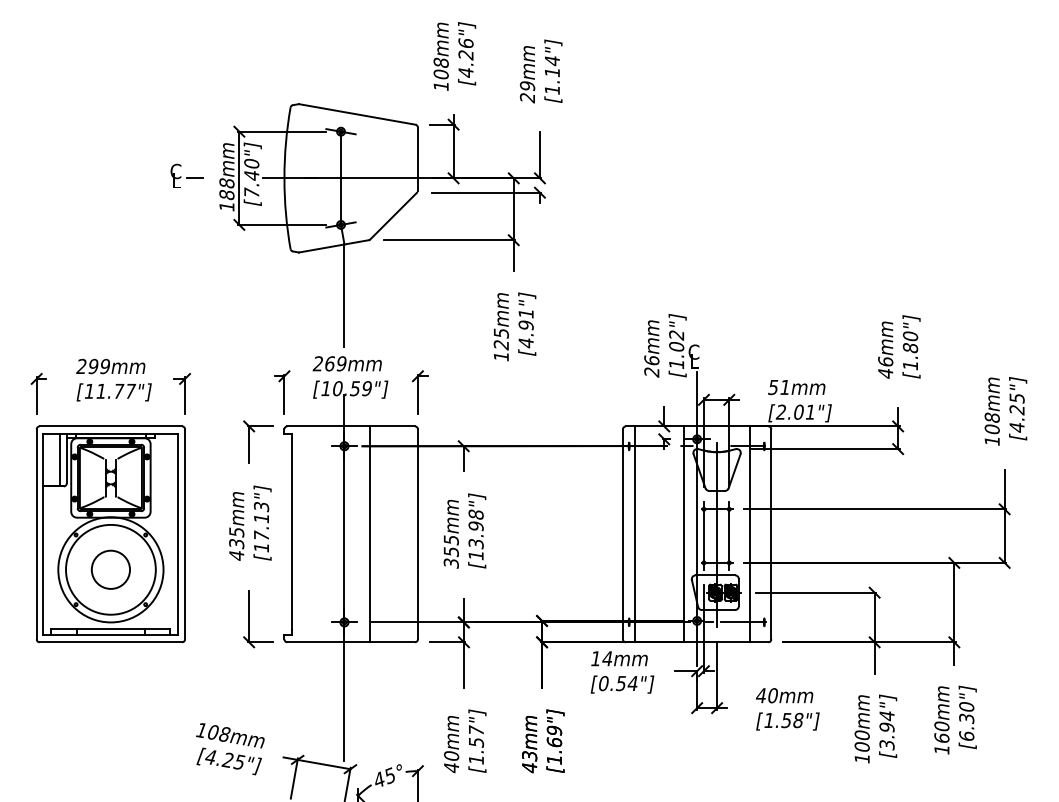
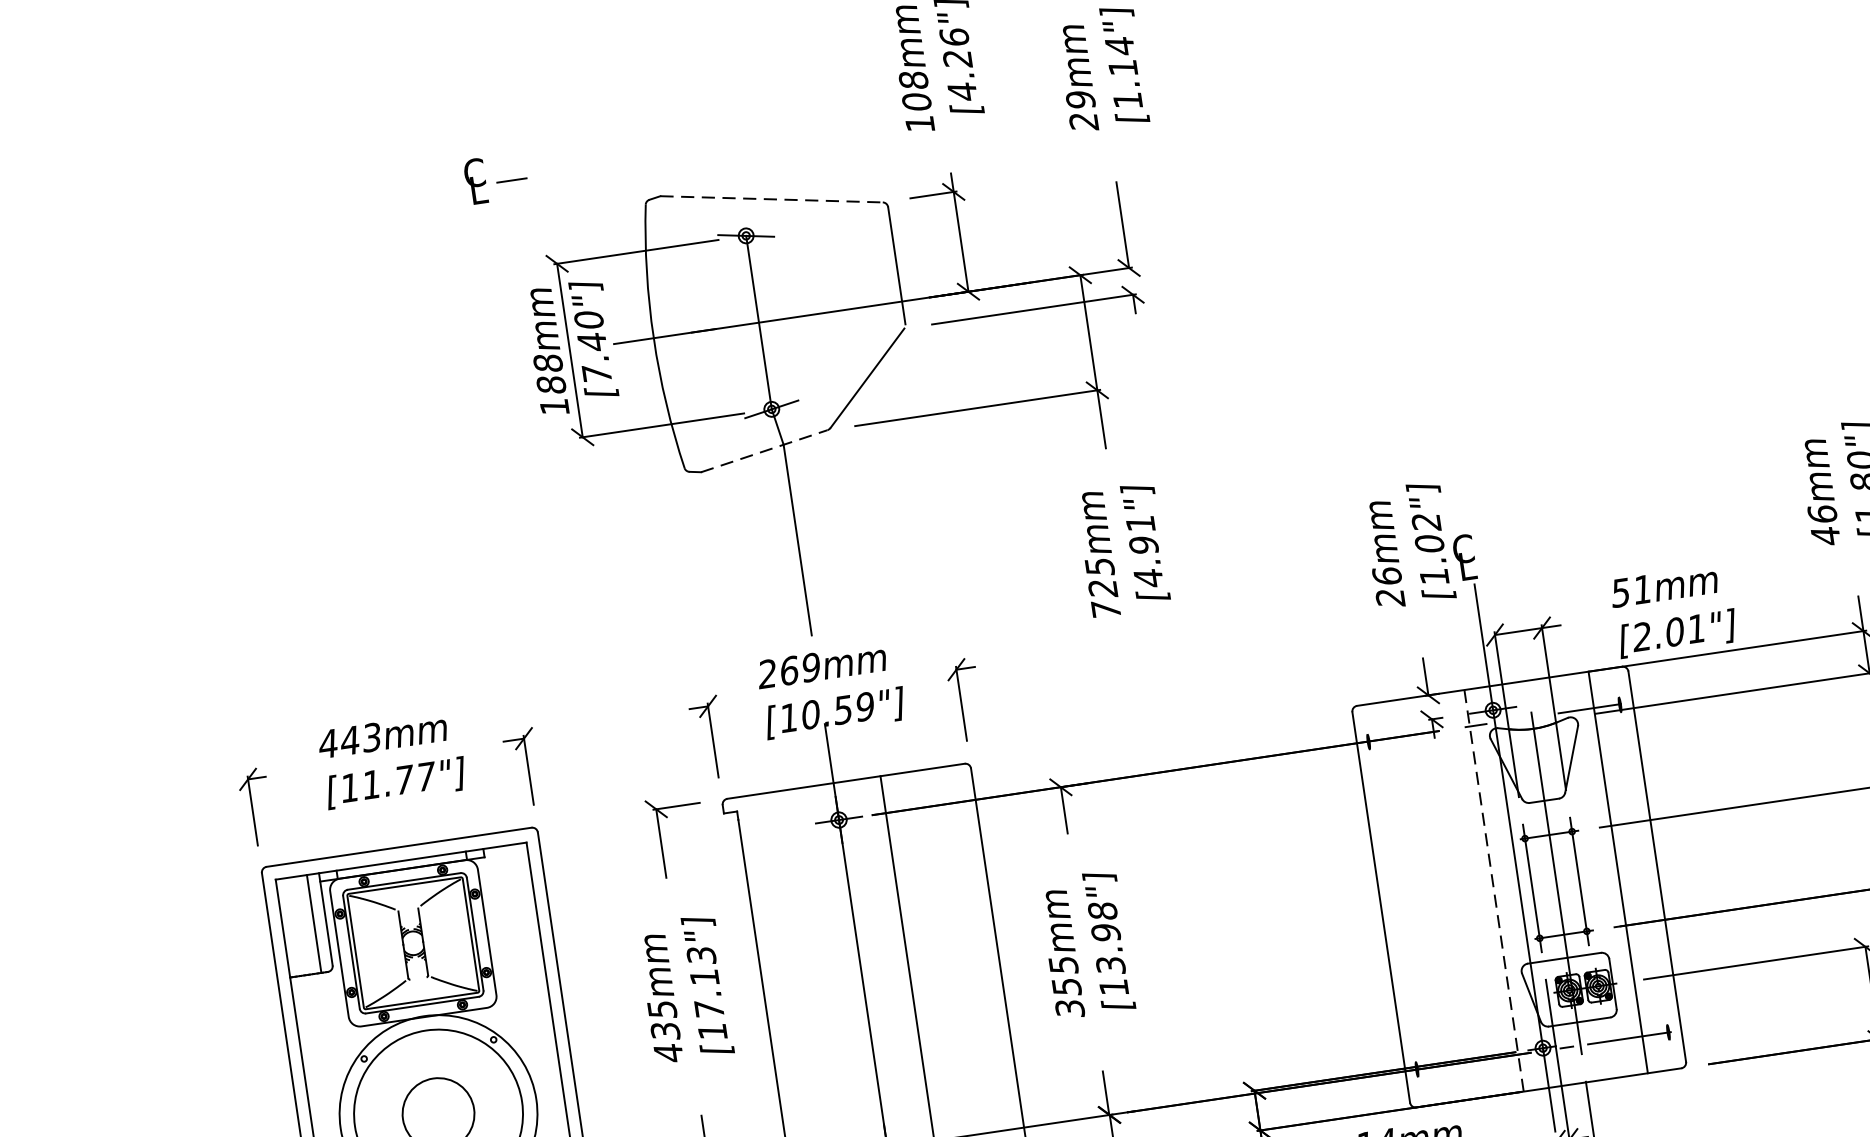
line: (357, 114) -> (772, 199), solid -> dashed
part: (186, 175) -> (495, 177), moved
line: (334, 246) -> (765, 451), solid -> dashed
text: (501, 356) -> (1106, 609), 125mm -> 725mm
text: (92, 366) -> (348, 740), 299mm -> 443mm
line: (635, 534) -> (1404, 904), removed
line: (683, 534) -> (1493, 891), solid -> dashed

